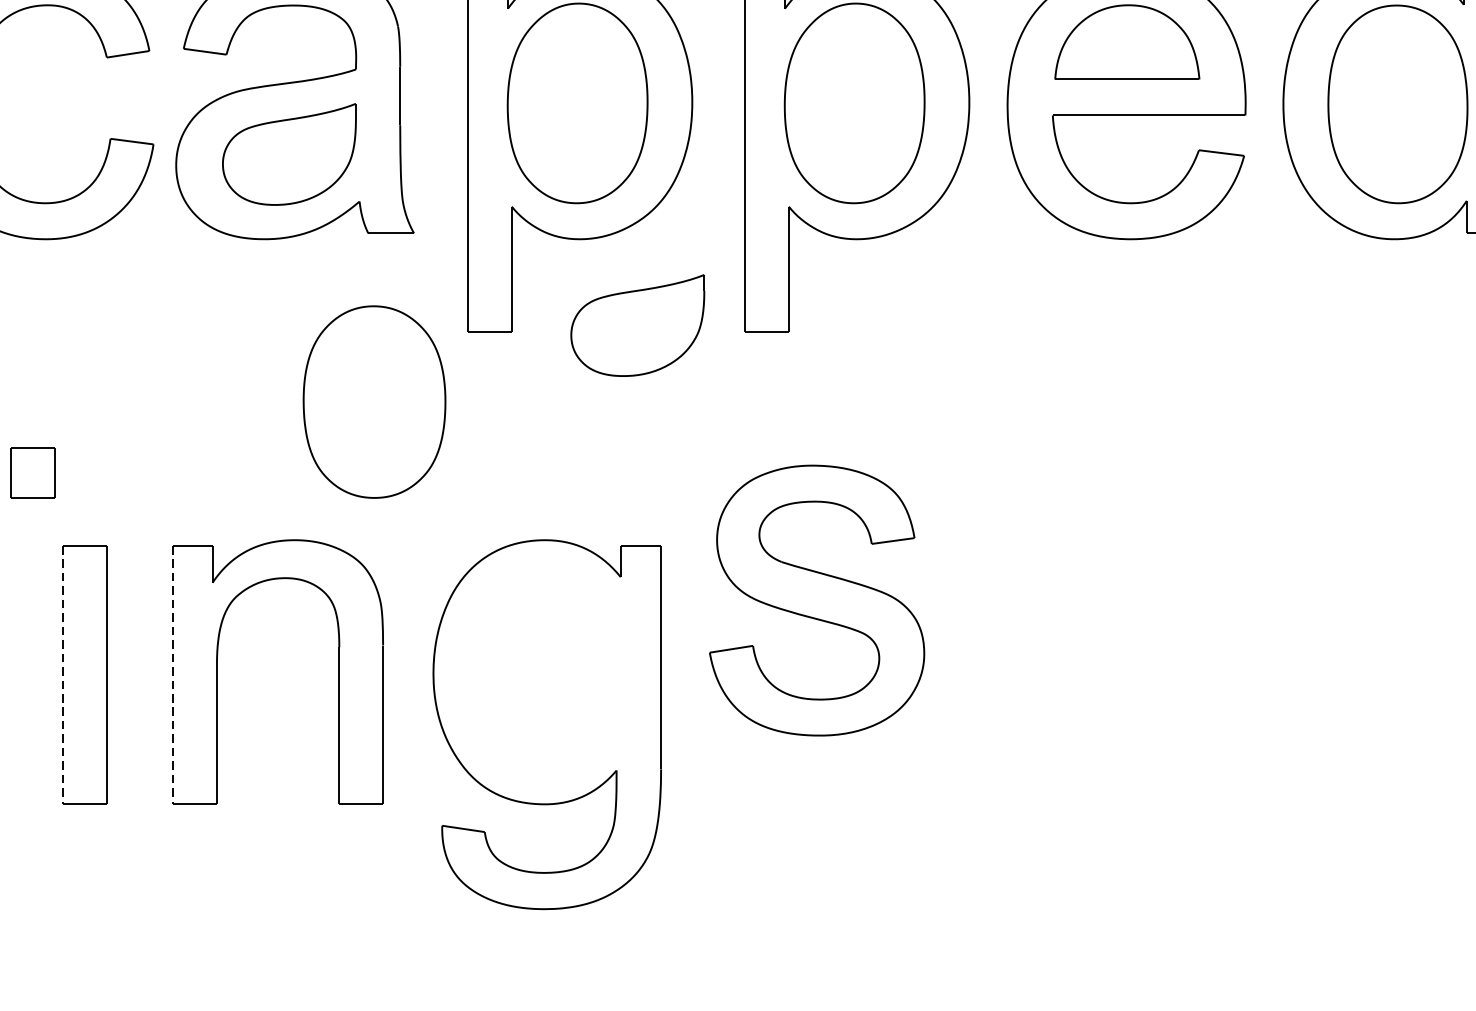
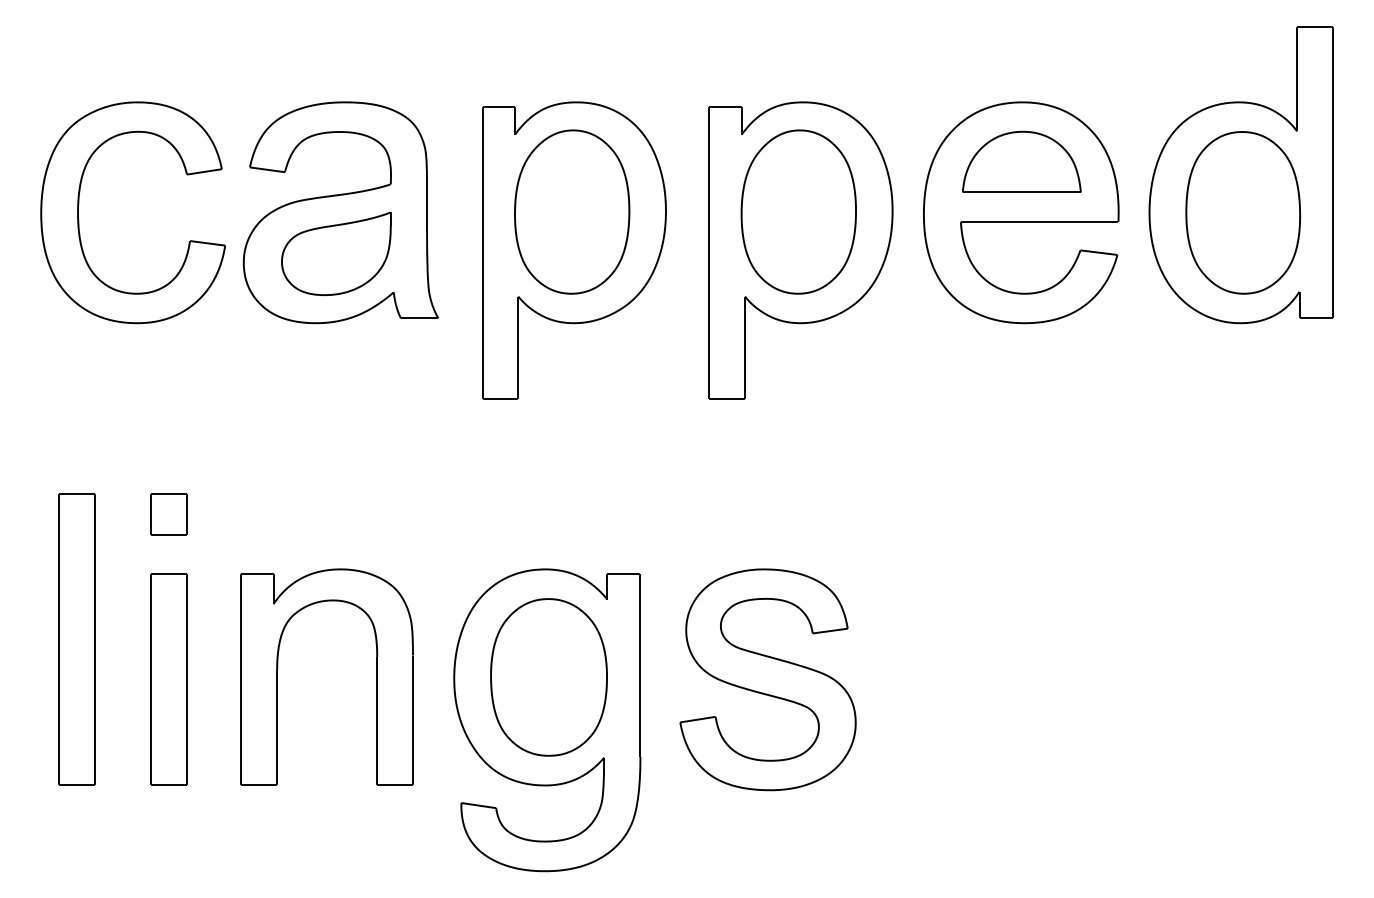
part: (637, 325) -> (621, 393), removed
part: (373, 402) -> (548, 677), moved
part: (32, 473) -> (168, 514), moved
part: (816, 600) -> (767, 679), moved
line: (62, 674) -> (150, 679), dashed -> solid
line: (173, 674) -> (241, 679), dashed -> solid

